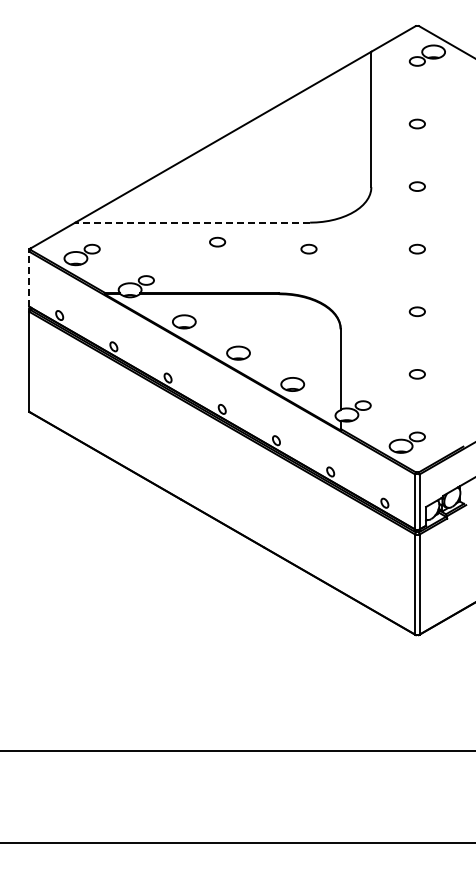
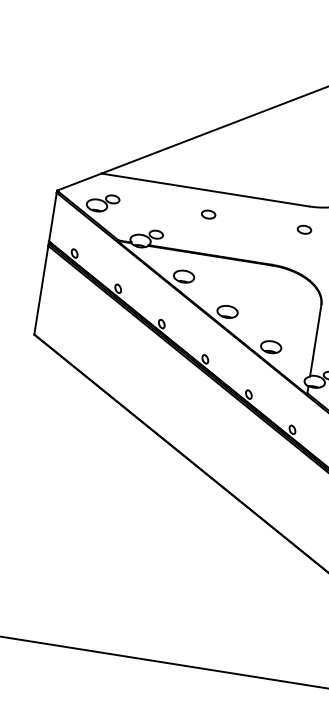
line: (192, 222) -> (205, 189), dashed -> solid
part: (217, 241) -> (208, 213), moved
line: (29, 279) -> (53, 217), dashed -> solid

